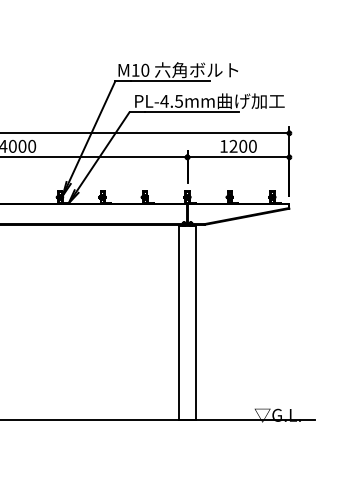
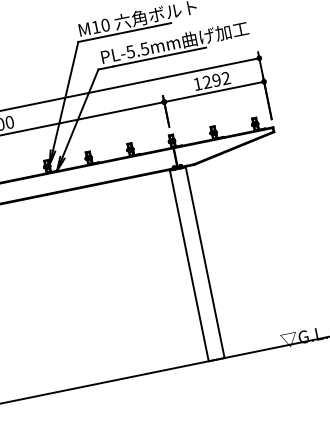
text: (164, 101) -> (130, 51), PL-4.5mm -> PL-5.5mm
text: (247, 146) -> (220, 79), 1200 -> 1292

